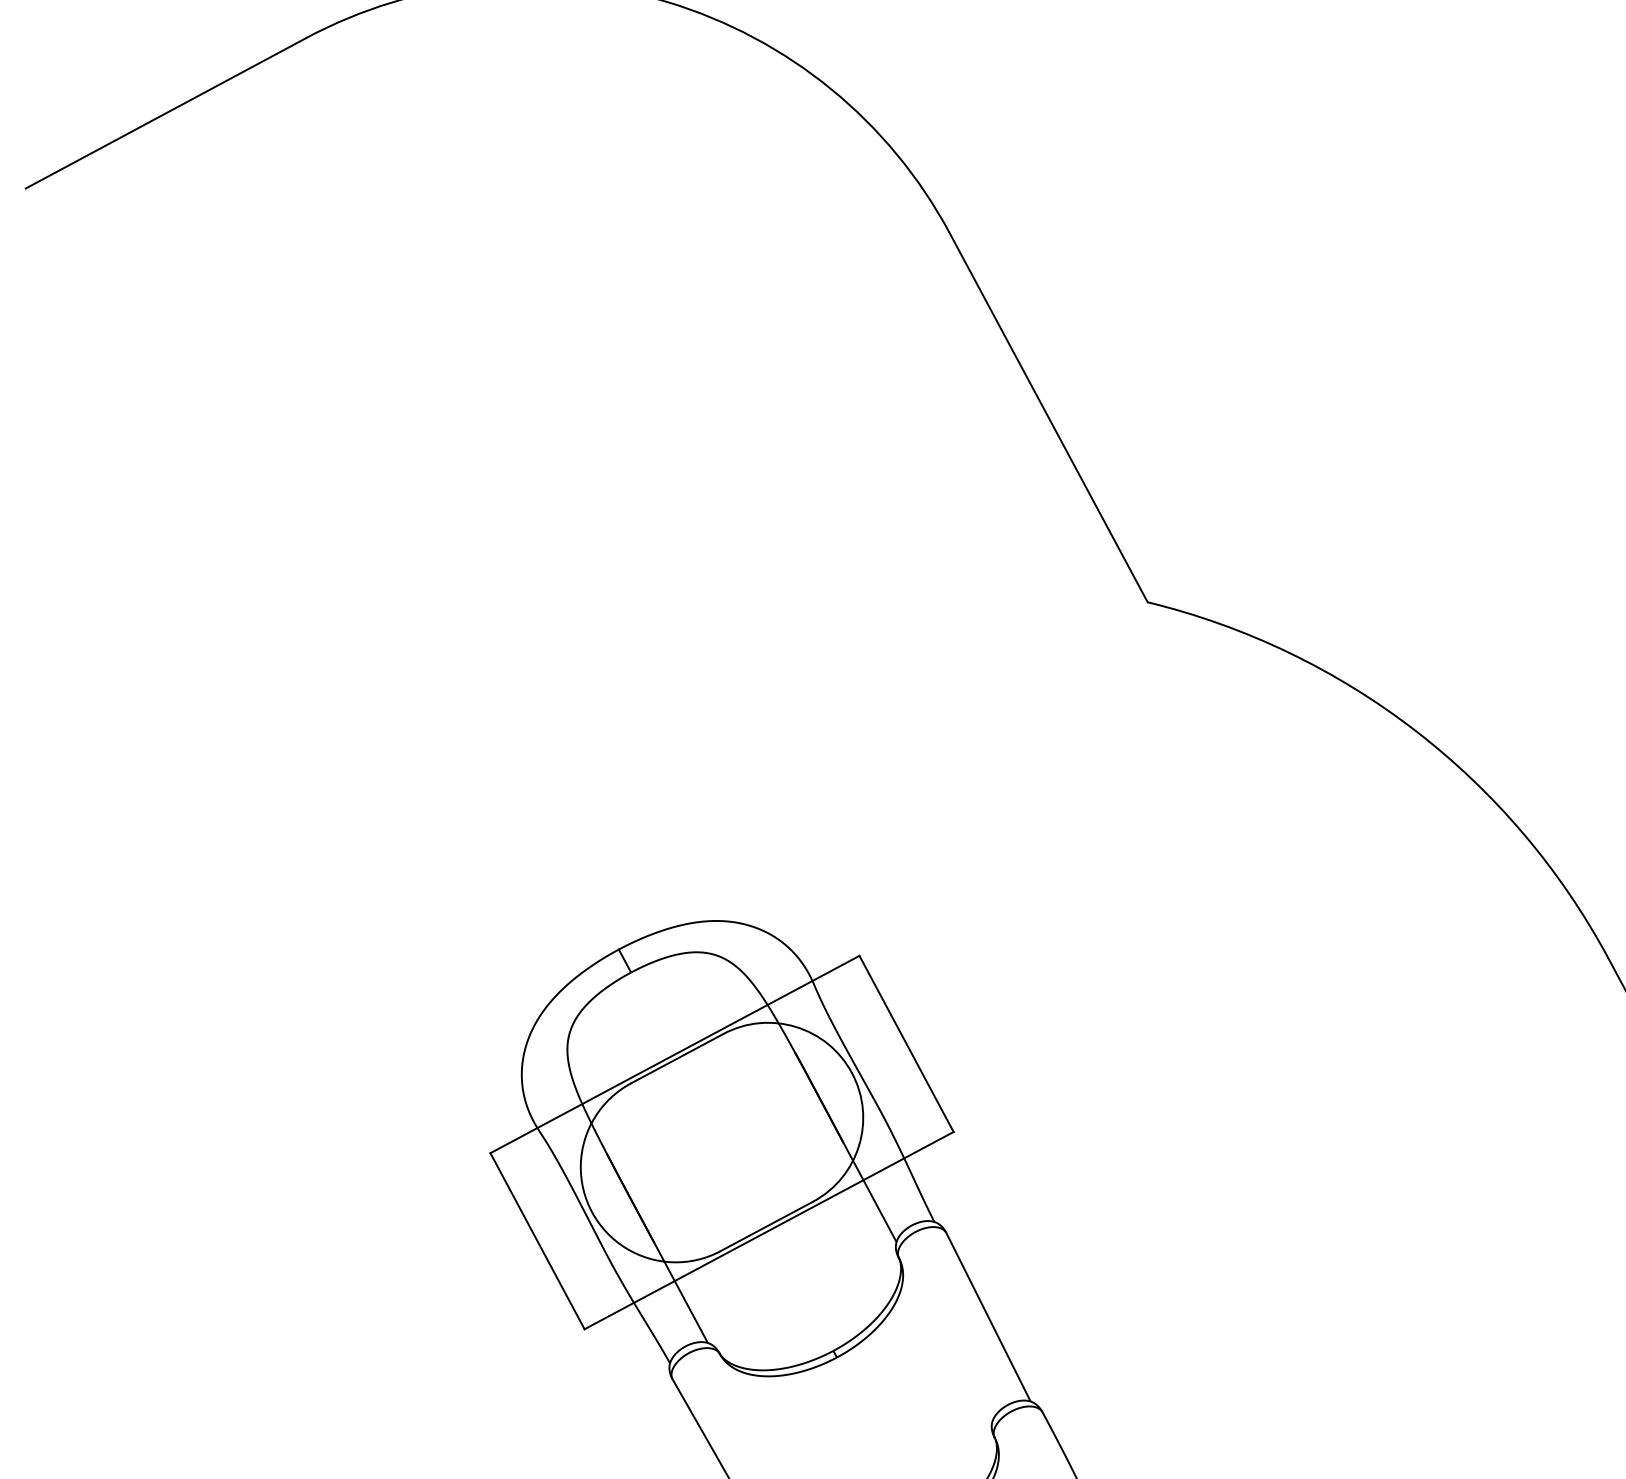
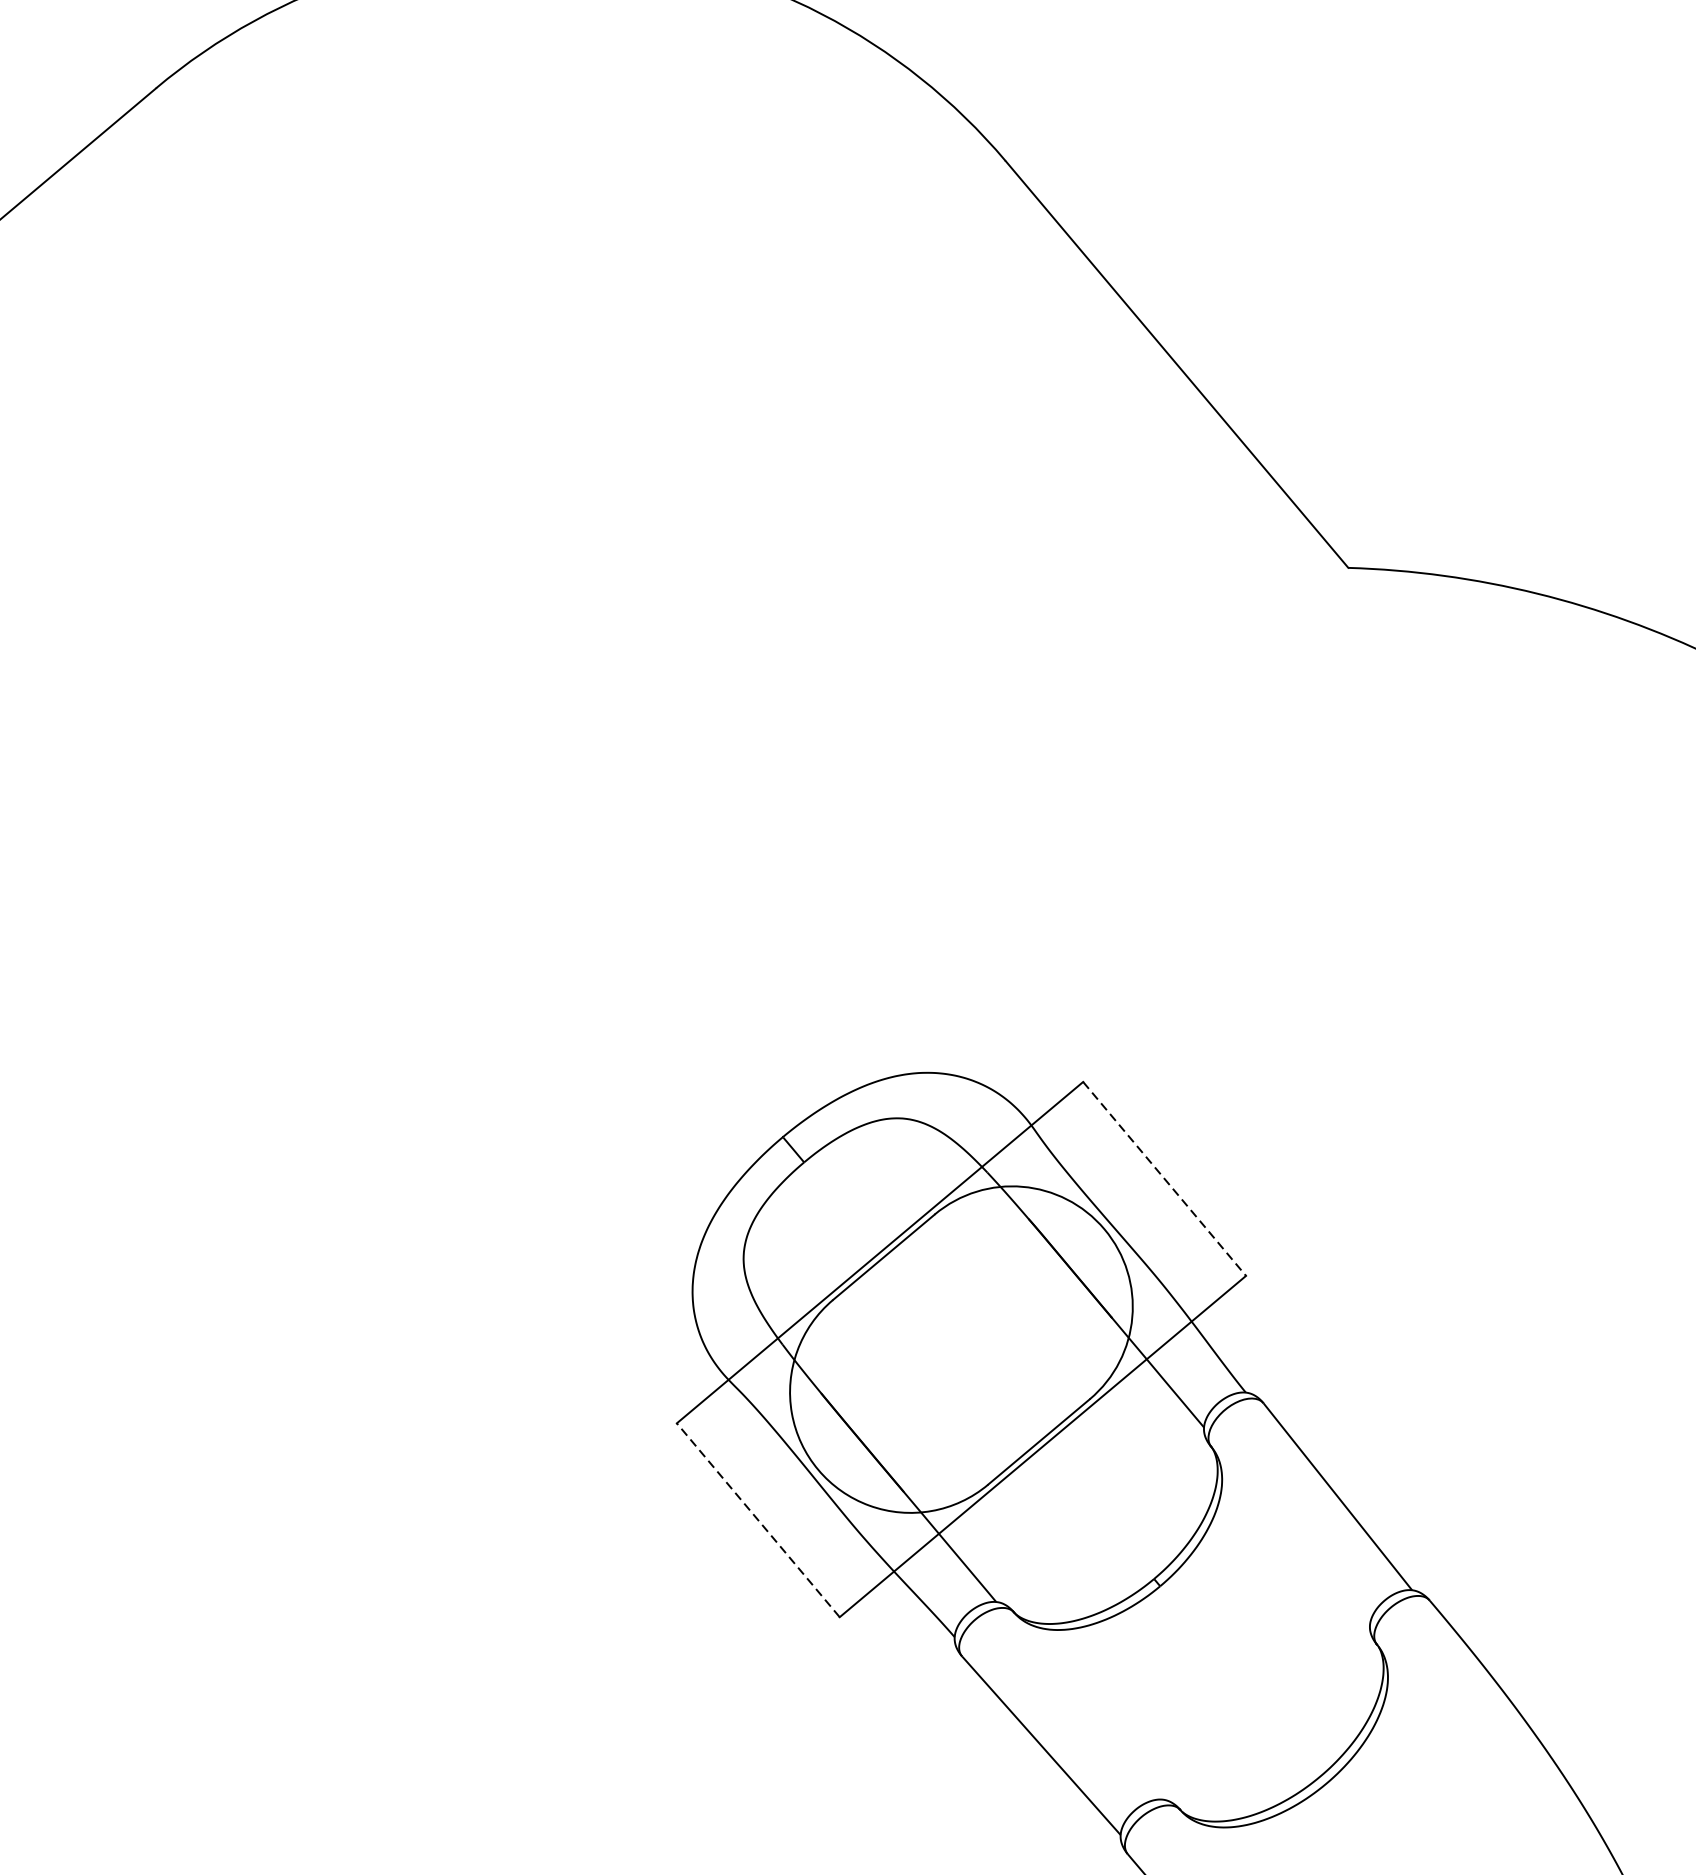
line: (906, 1043) -> (1164, 1178), solid -> dashed
line: (537, 1241) -> (758, 1520), solid -> dashed

